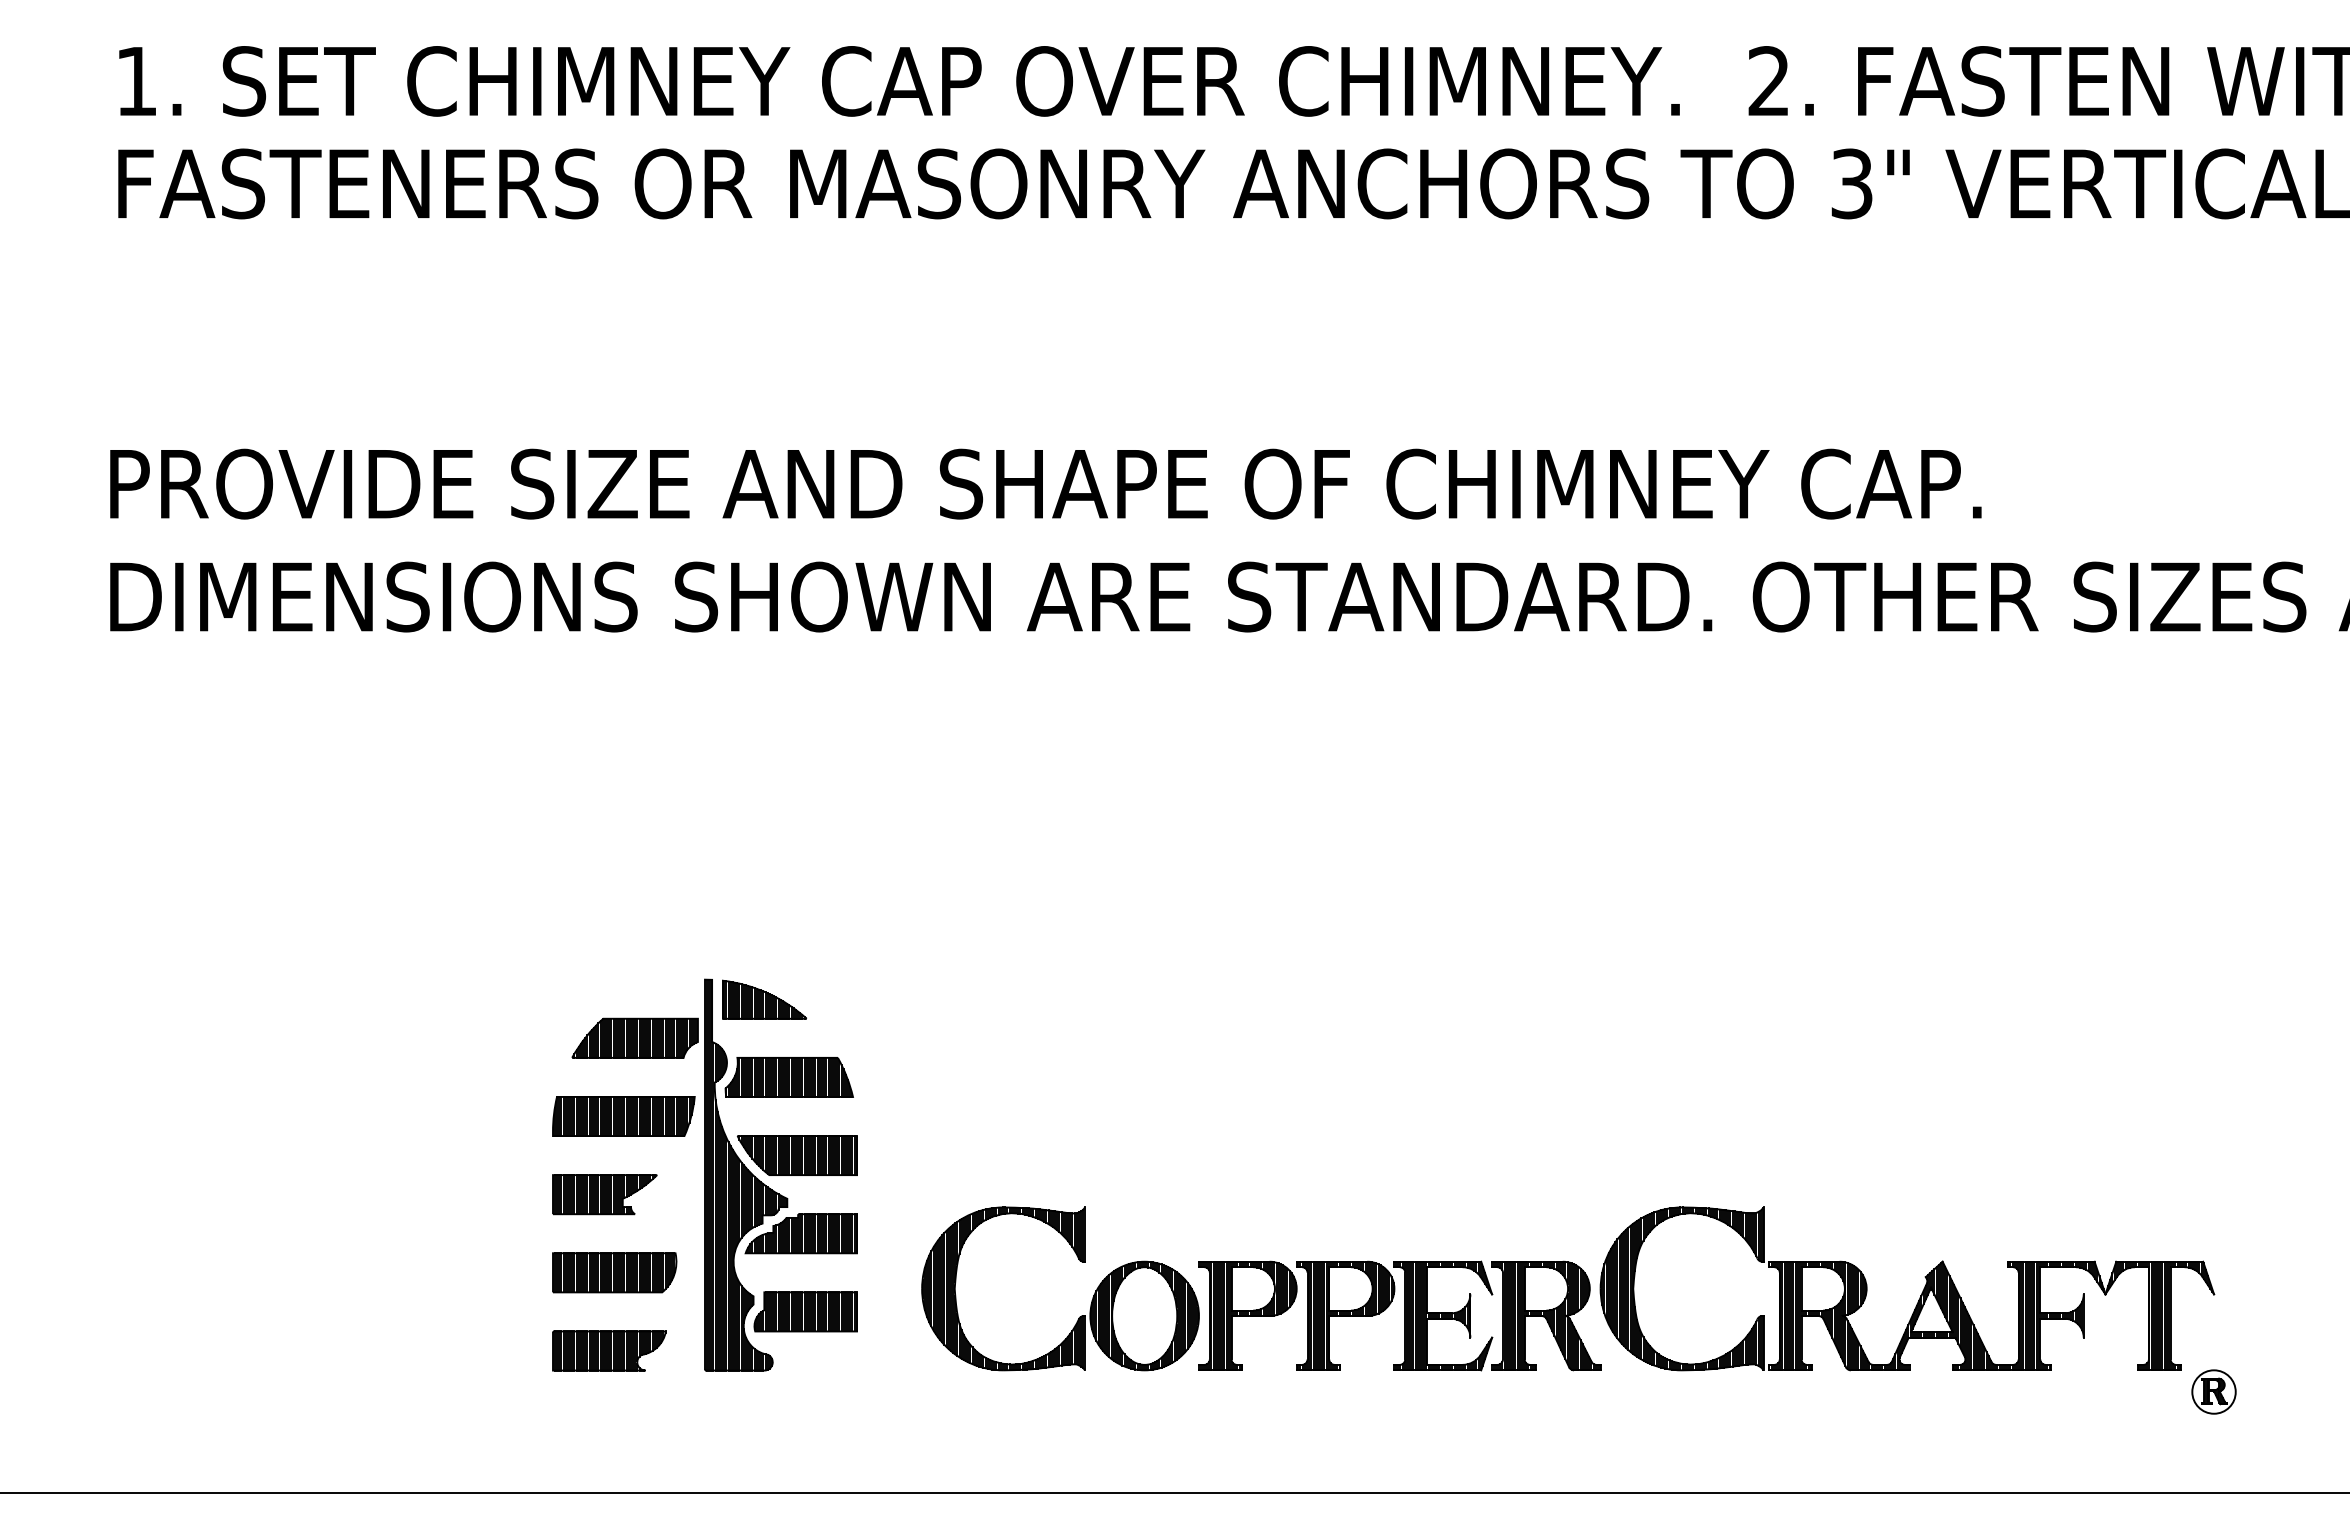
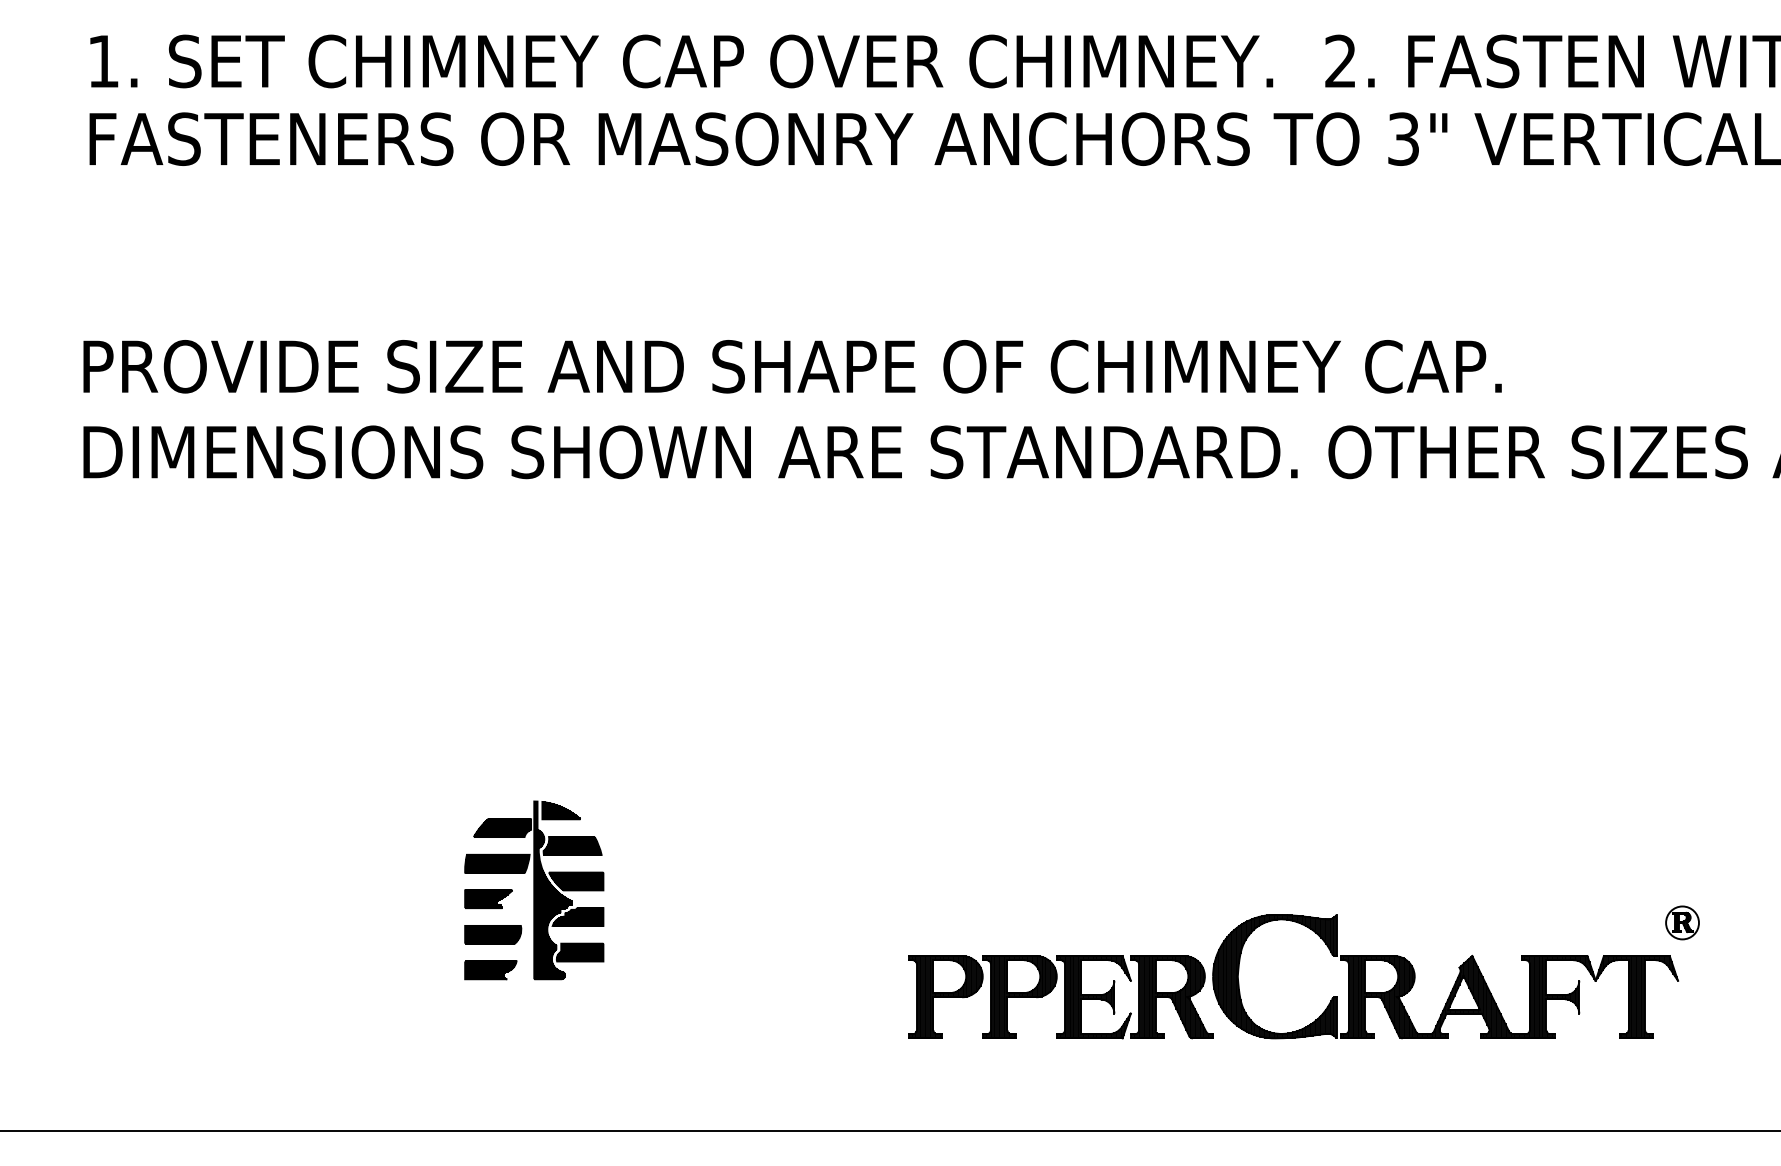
part: (704, 1174) -> (533, 889), size x0.6
part: (1092, 1297) -> (827, 983), removed
part: (2213, 1391) -> (1682, 922), moved

